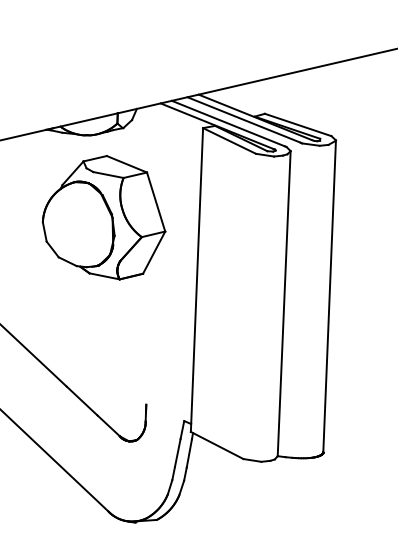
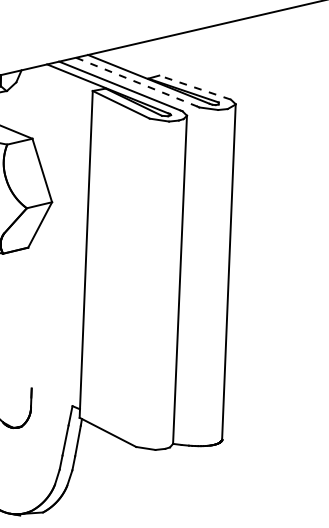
line: (244, 119) -> (137, 81), solid -> dashed
line: (297, 124) -> (194, 87), solid -> dashed

